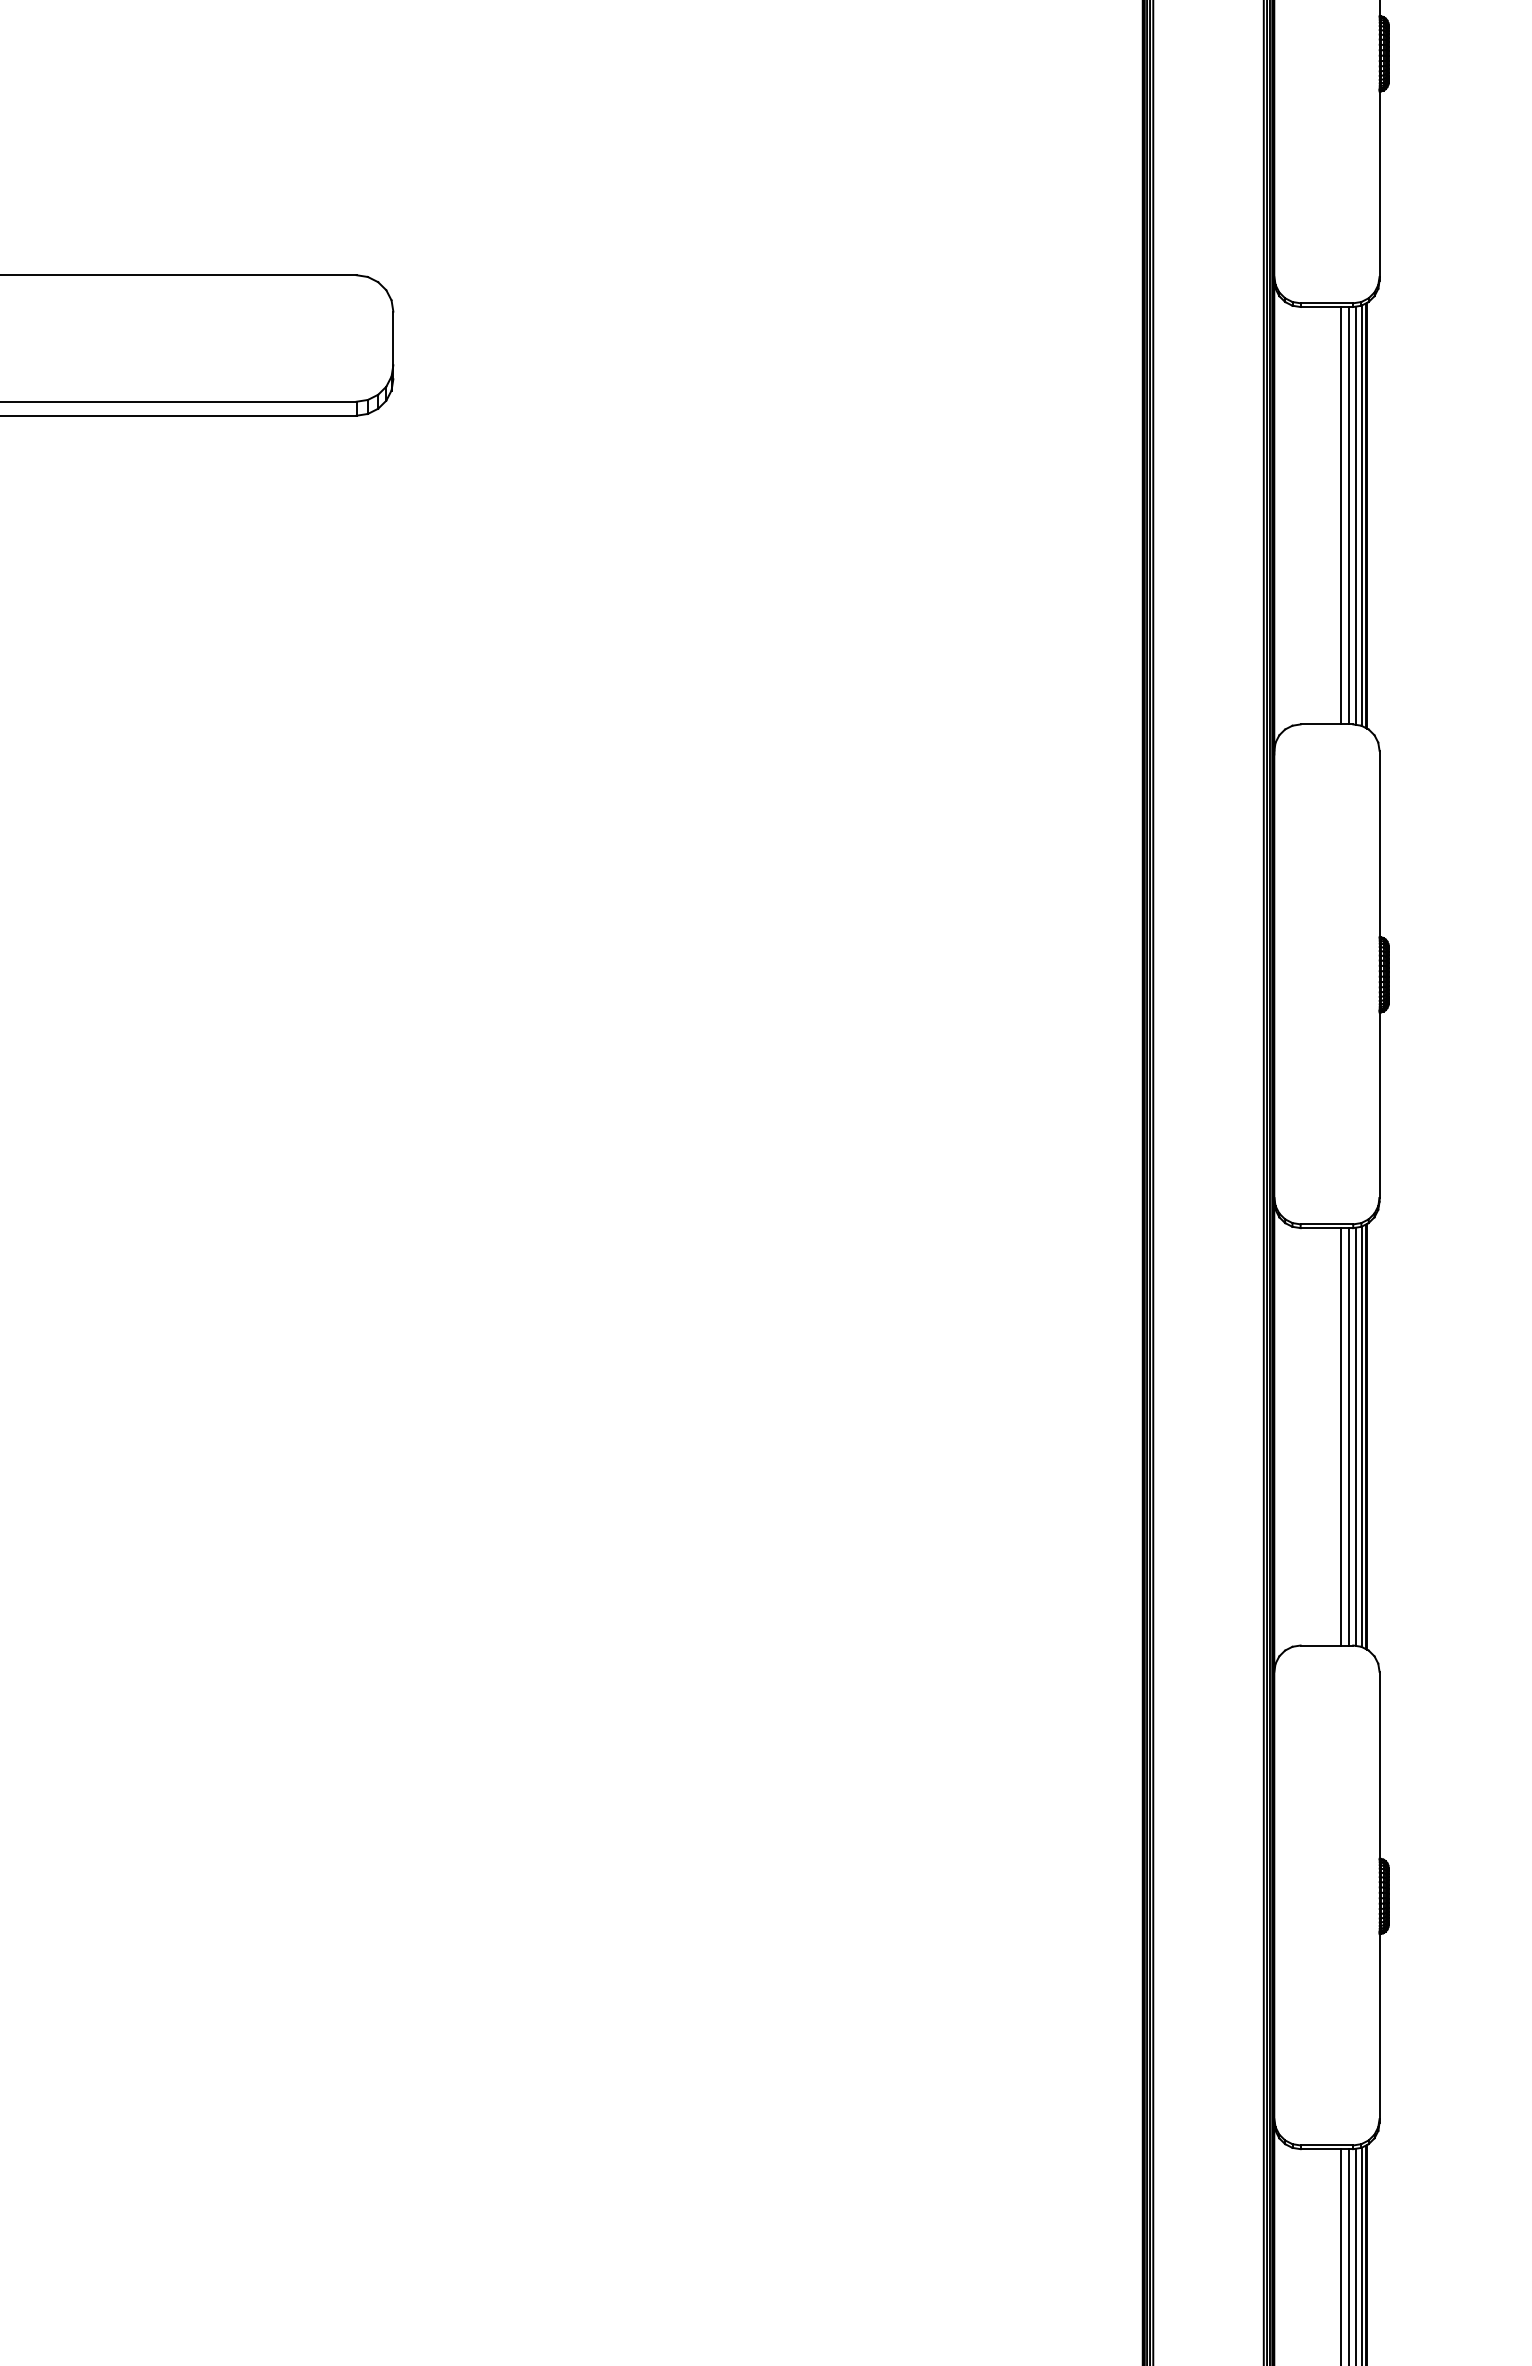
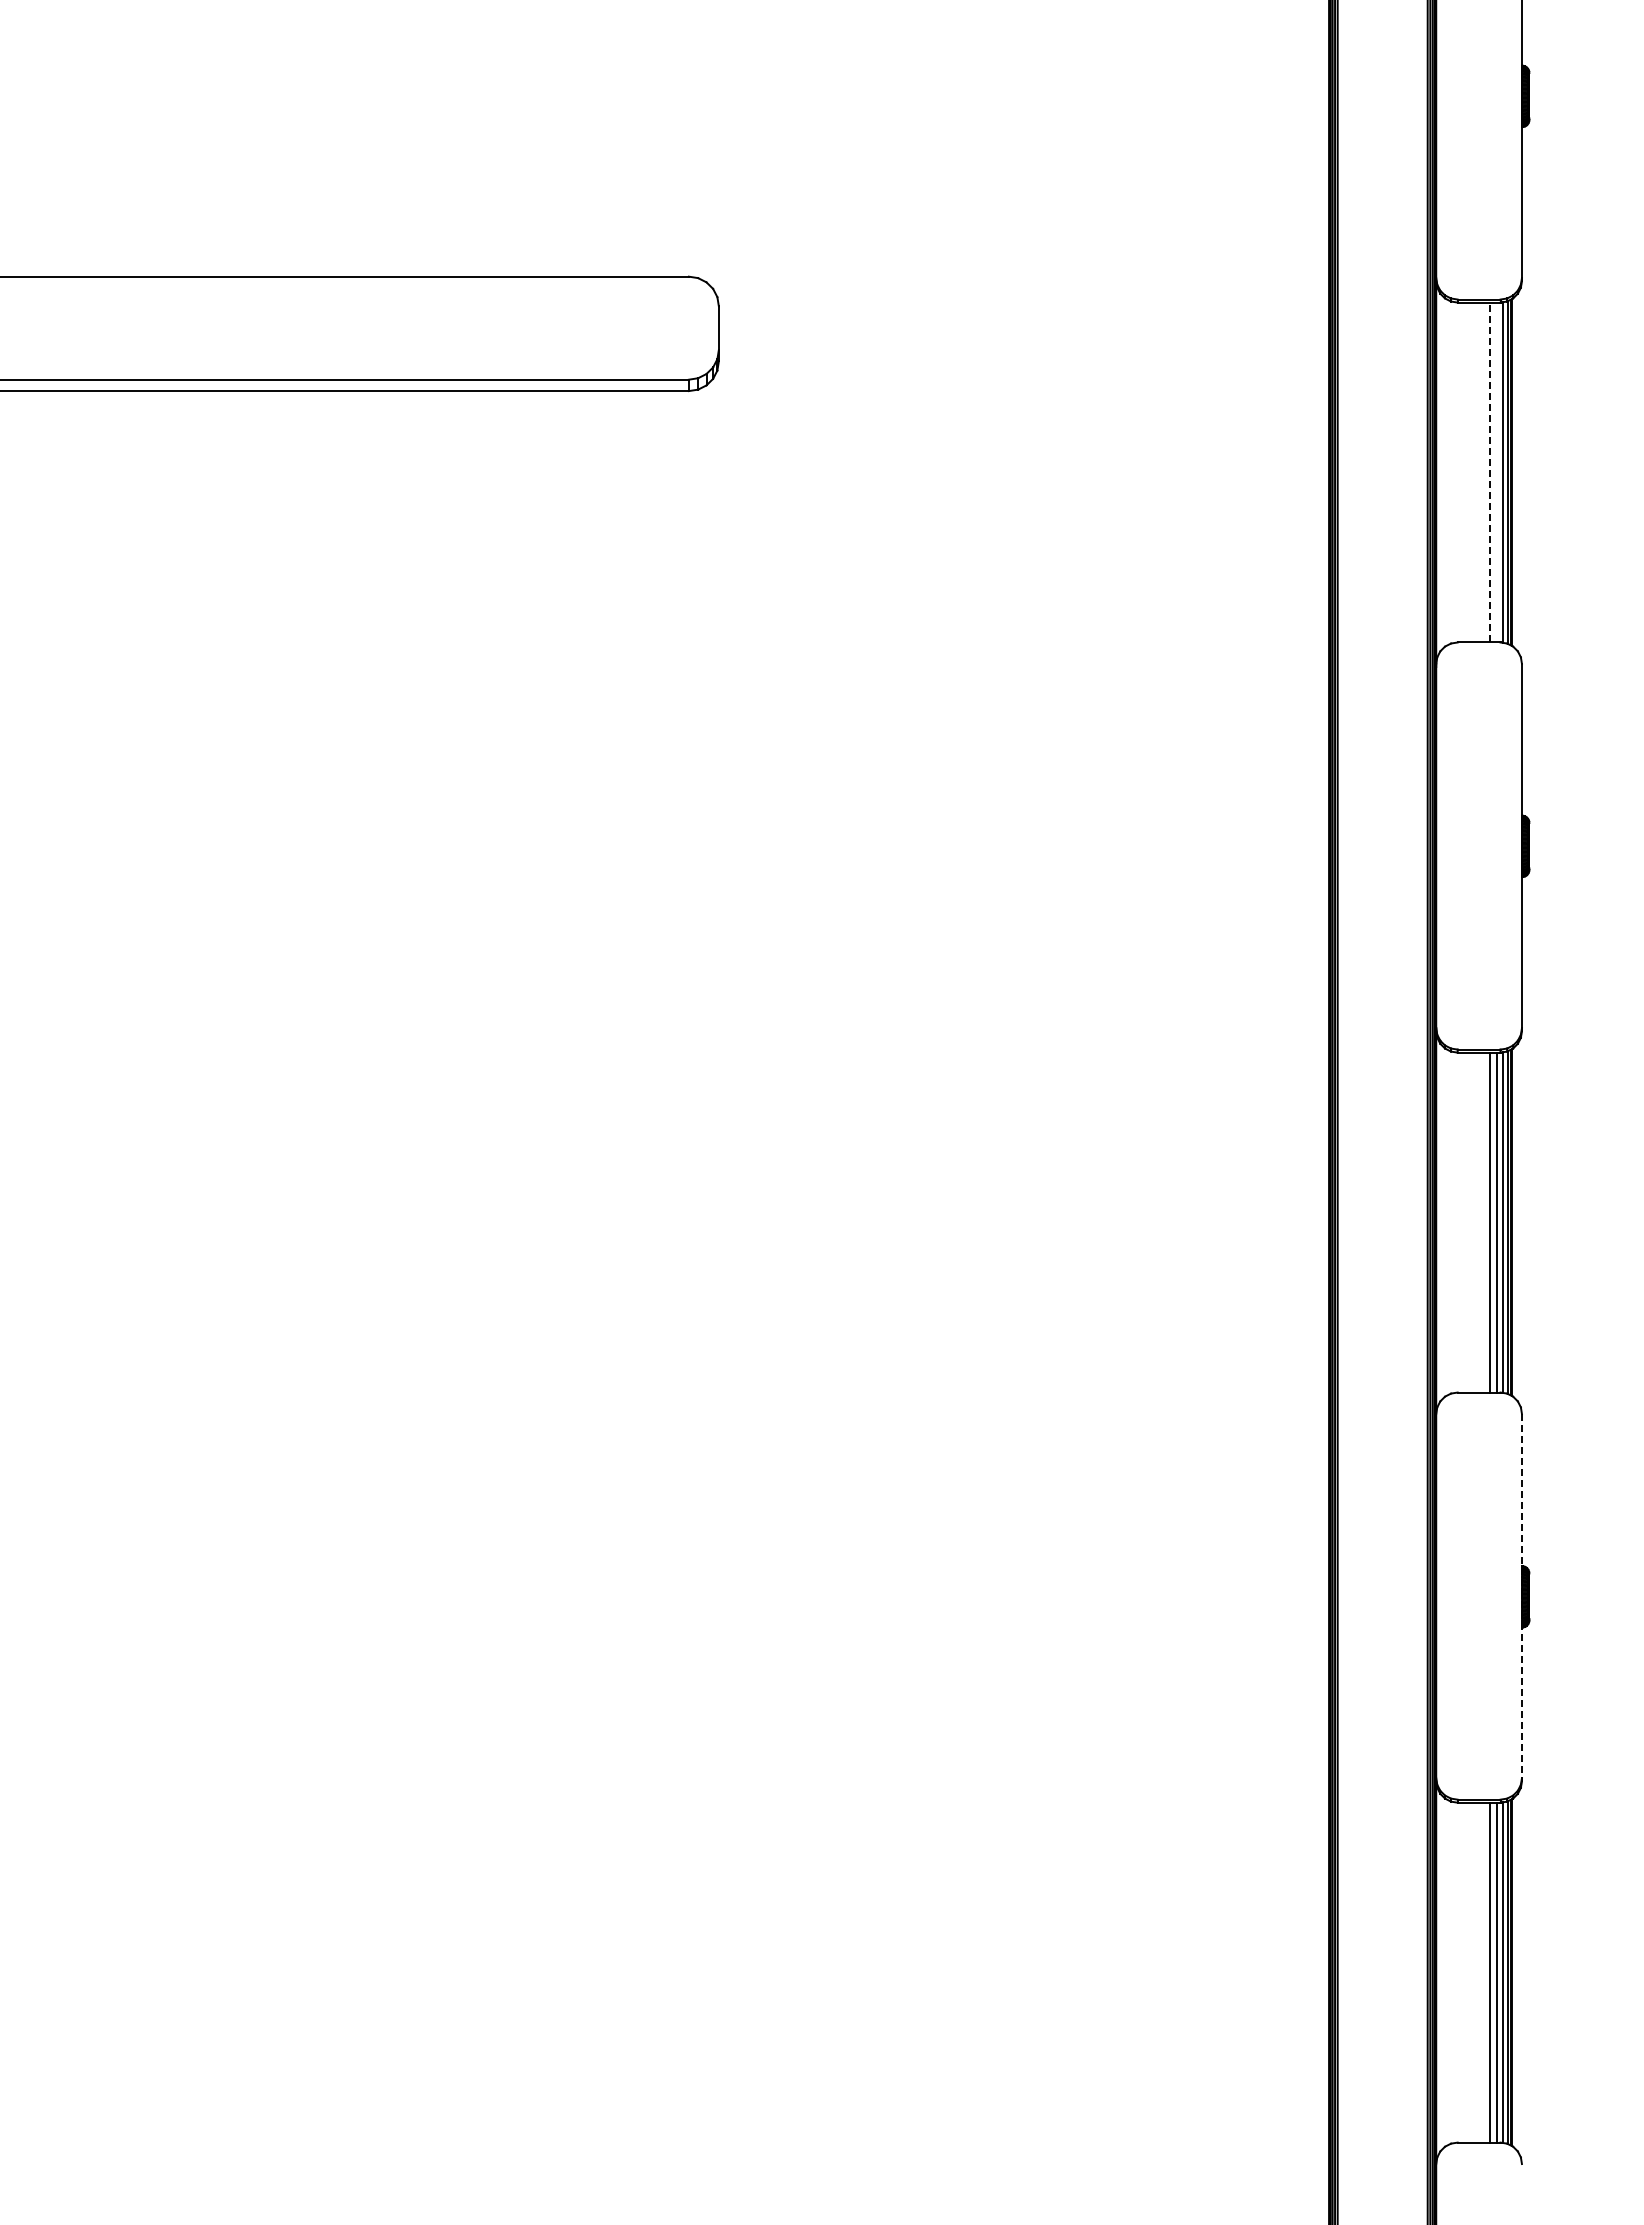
line: (1340, 515) -> (1490, 472), solid -> dashed
line: (1348, 515) -> (1496, 472), removed
line: (1379, 1895) -> (1521, 1596), solid -> dashed

